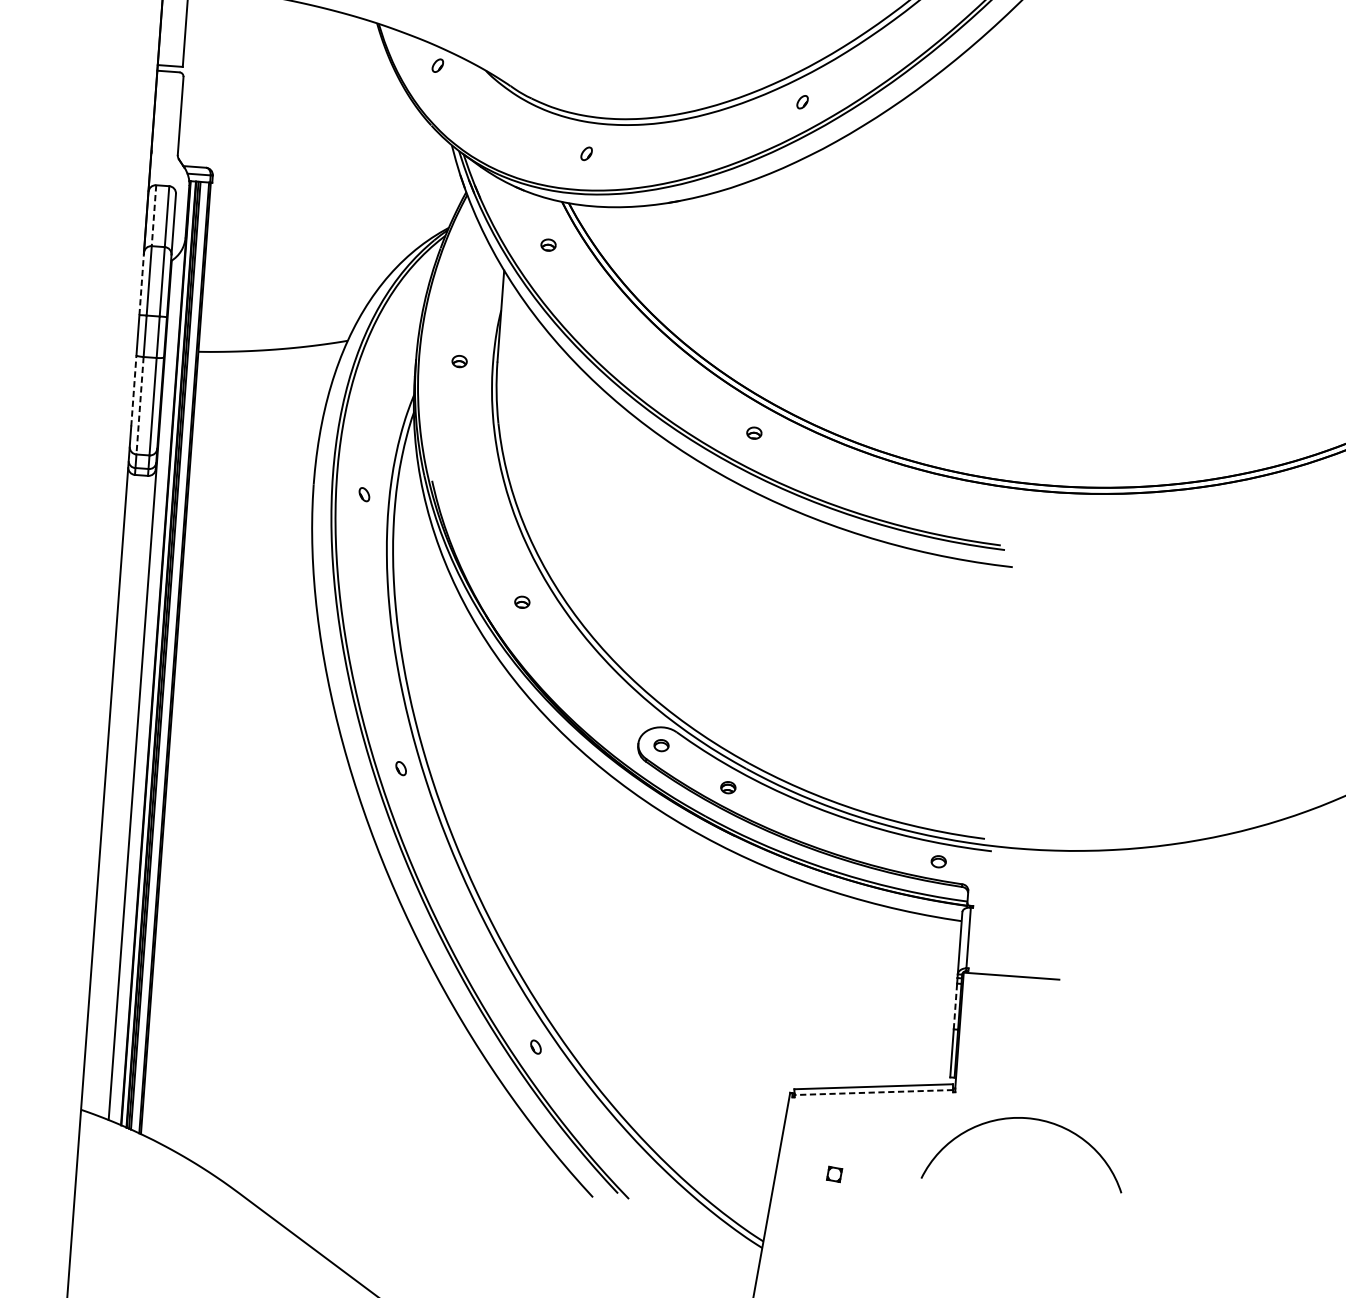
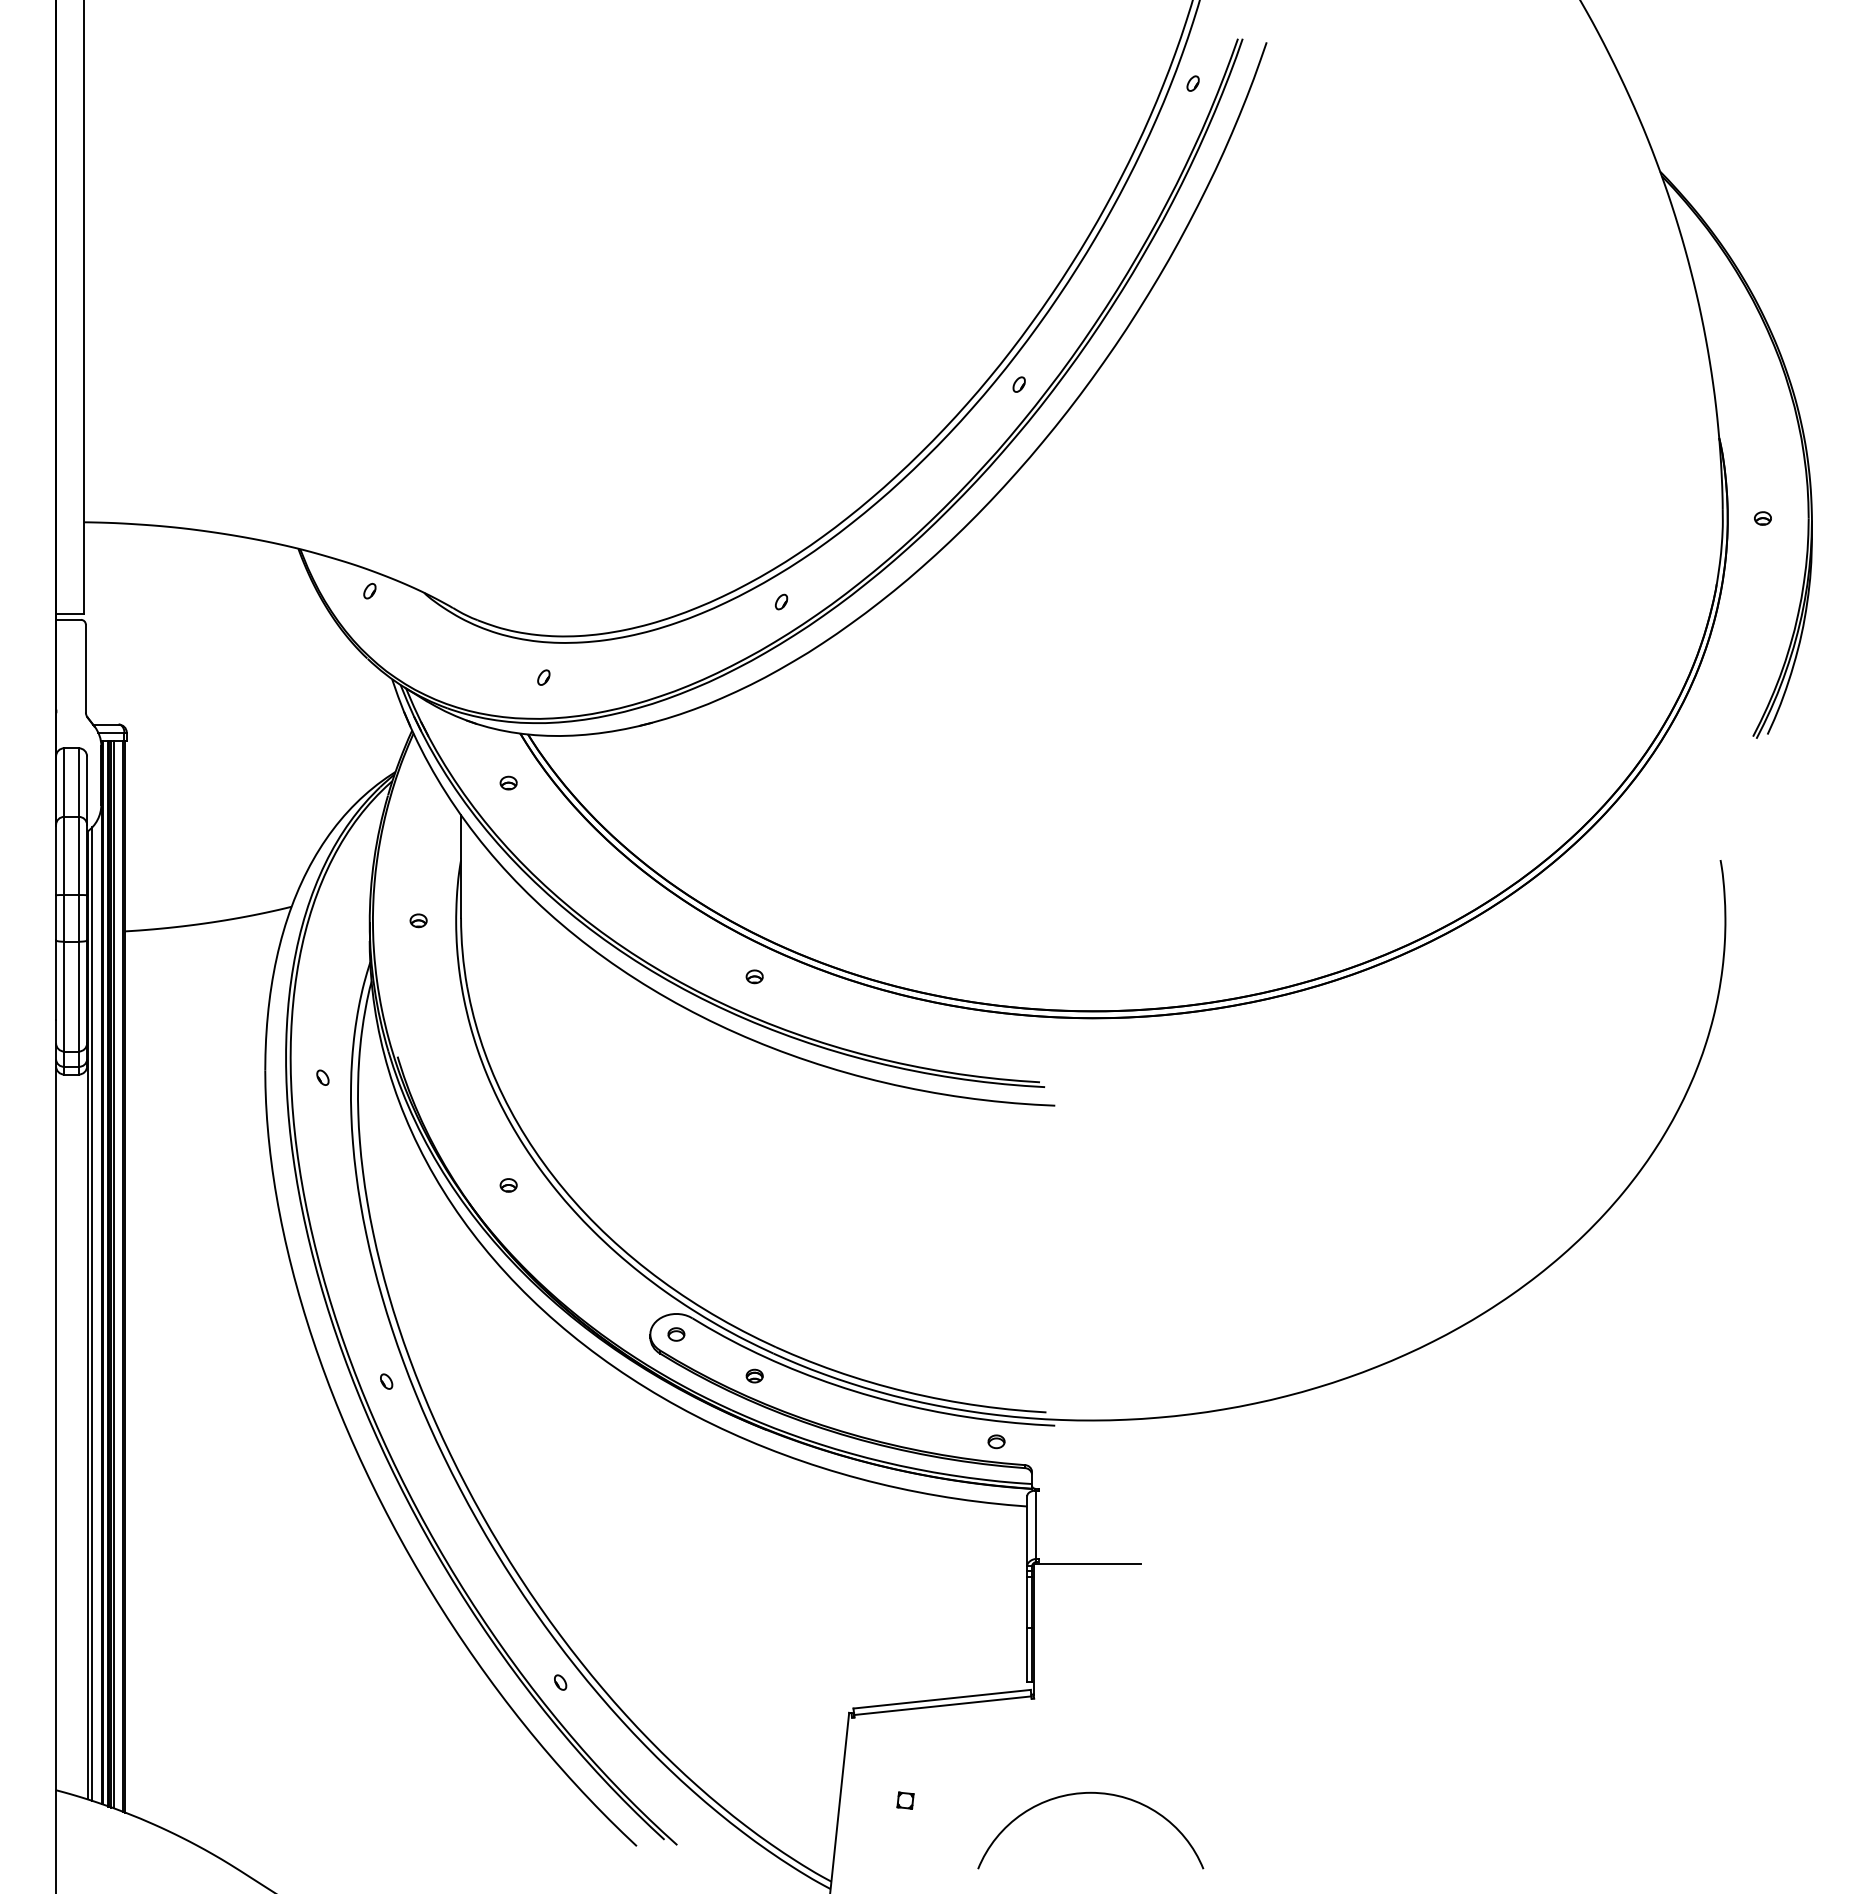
line: (154, 216) -> (64, 783), dashed -> solid
line: (142, 284) -> (56, 860), dashed -> solid
line: (134, 390) -> (56, 979), dashed -> solid
line: (140, 405) -> (64, 996), dashed -> solid
line: (144, 688) -> (92, 1313), added
line: (955, 1006) -> (1027, 1602), dashed -> solid
line: (873, 1092) -> (942, 1705), dashed -> solid
arc: (1018, 1119) -> (1082, 1794), moved

